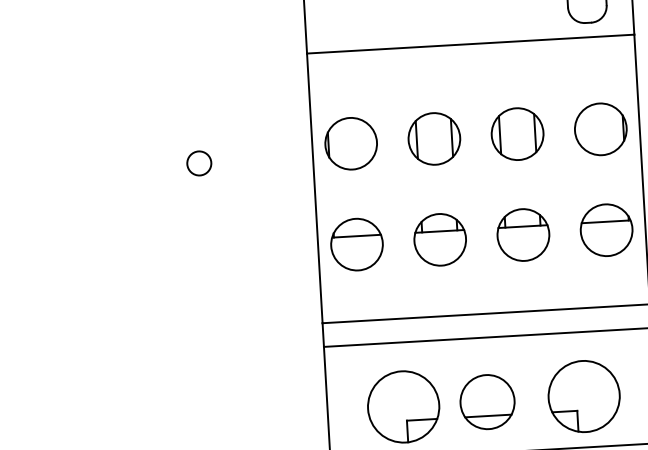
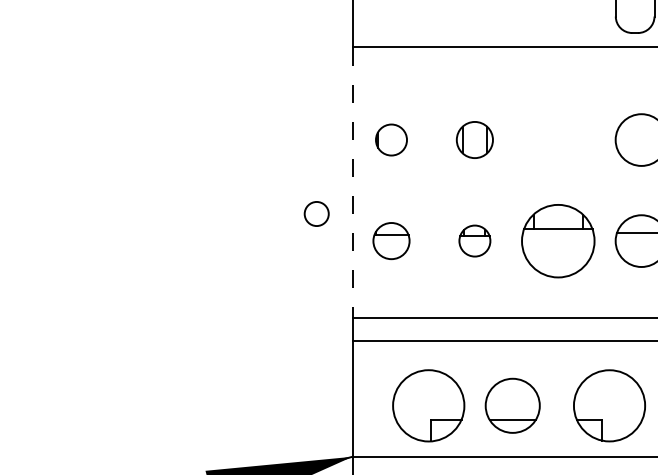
part: (516, 133) -> (557, 139), removed
part: (434, 138) -> (474, 139), size x0.7
part: (351, 143) -> (391, 139), size x0.6
circle: (199, 162) -> (316, 213), moved
line: (314, 189) -> (352, 183), solid -> dashed
part: (522, 234) -> (557, 240), size x1.4
part: (439, 239) -> (474, 240), size x0.6
part: (356, 244) -> (391, 240), size x0.7

